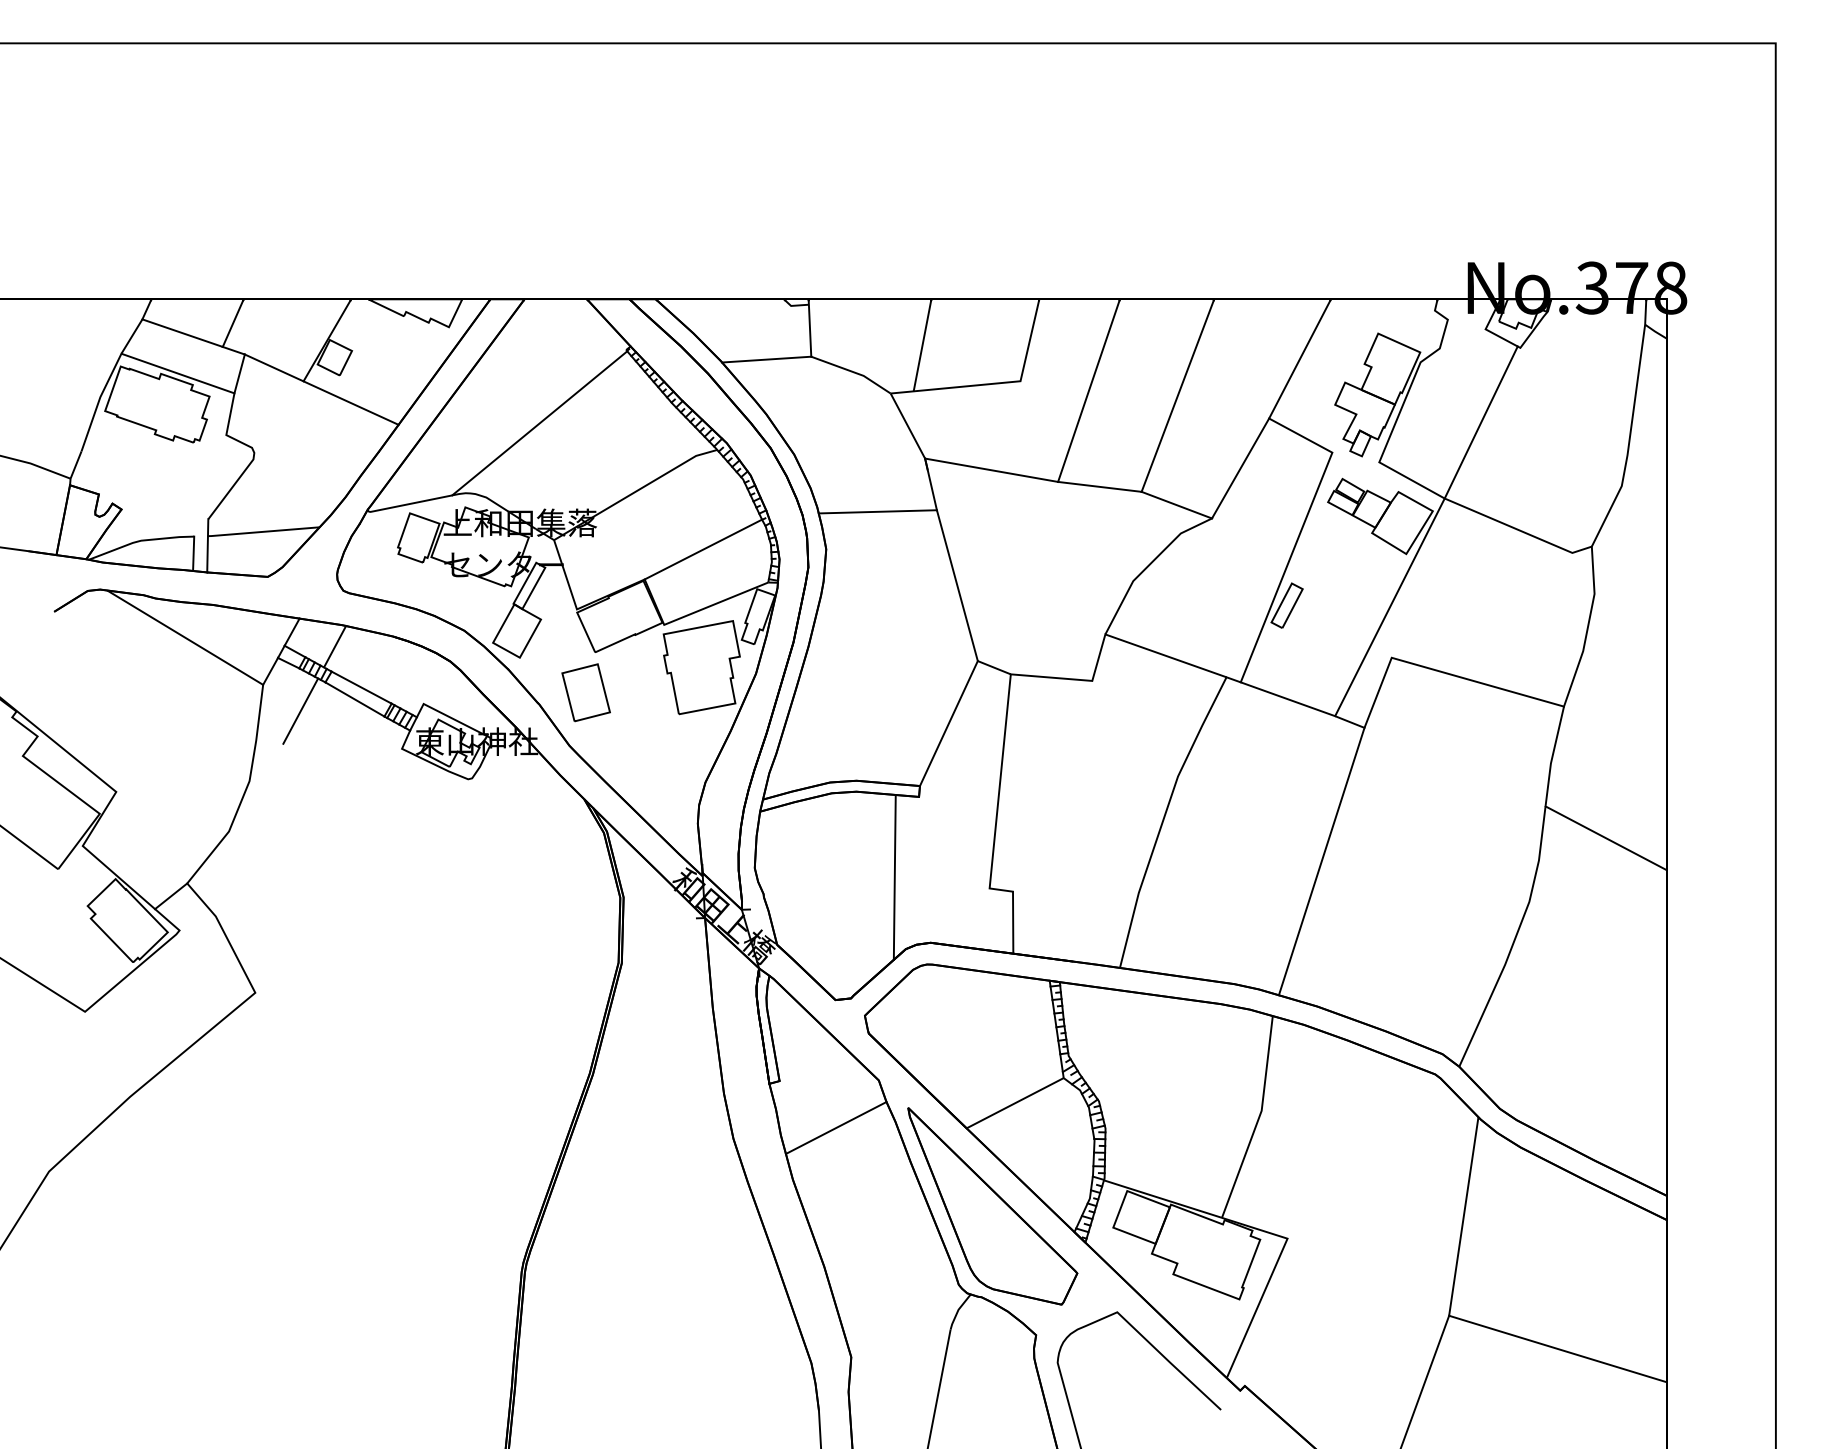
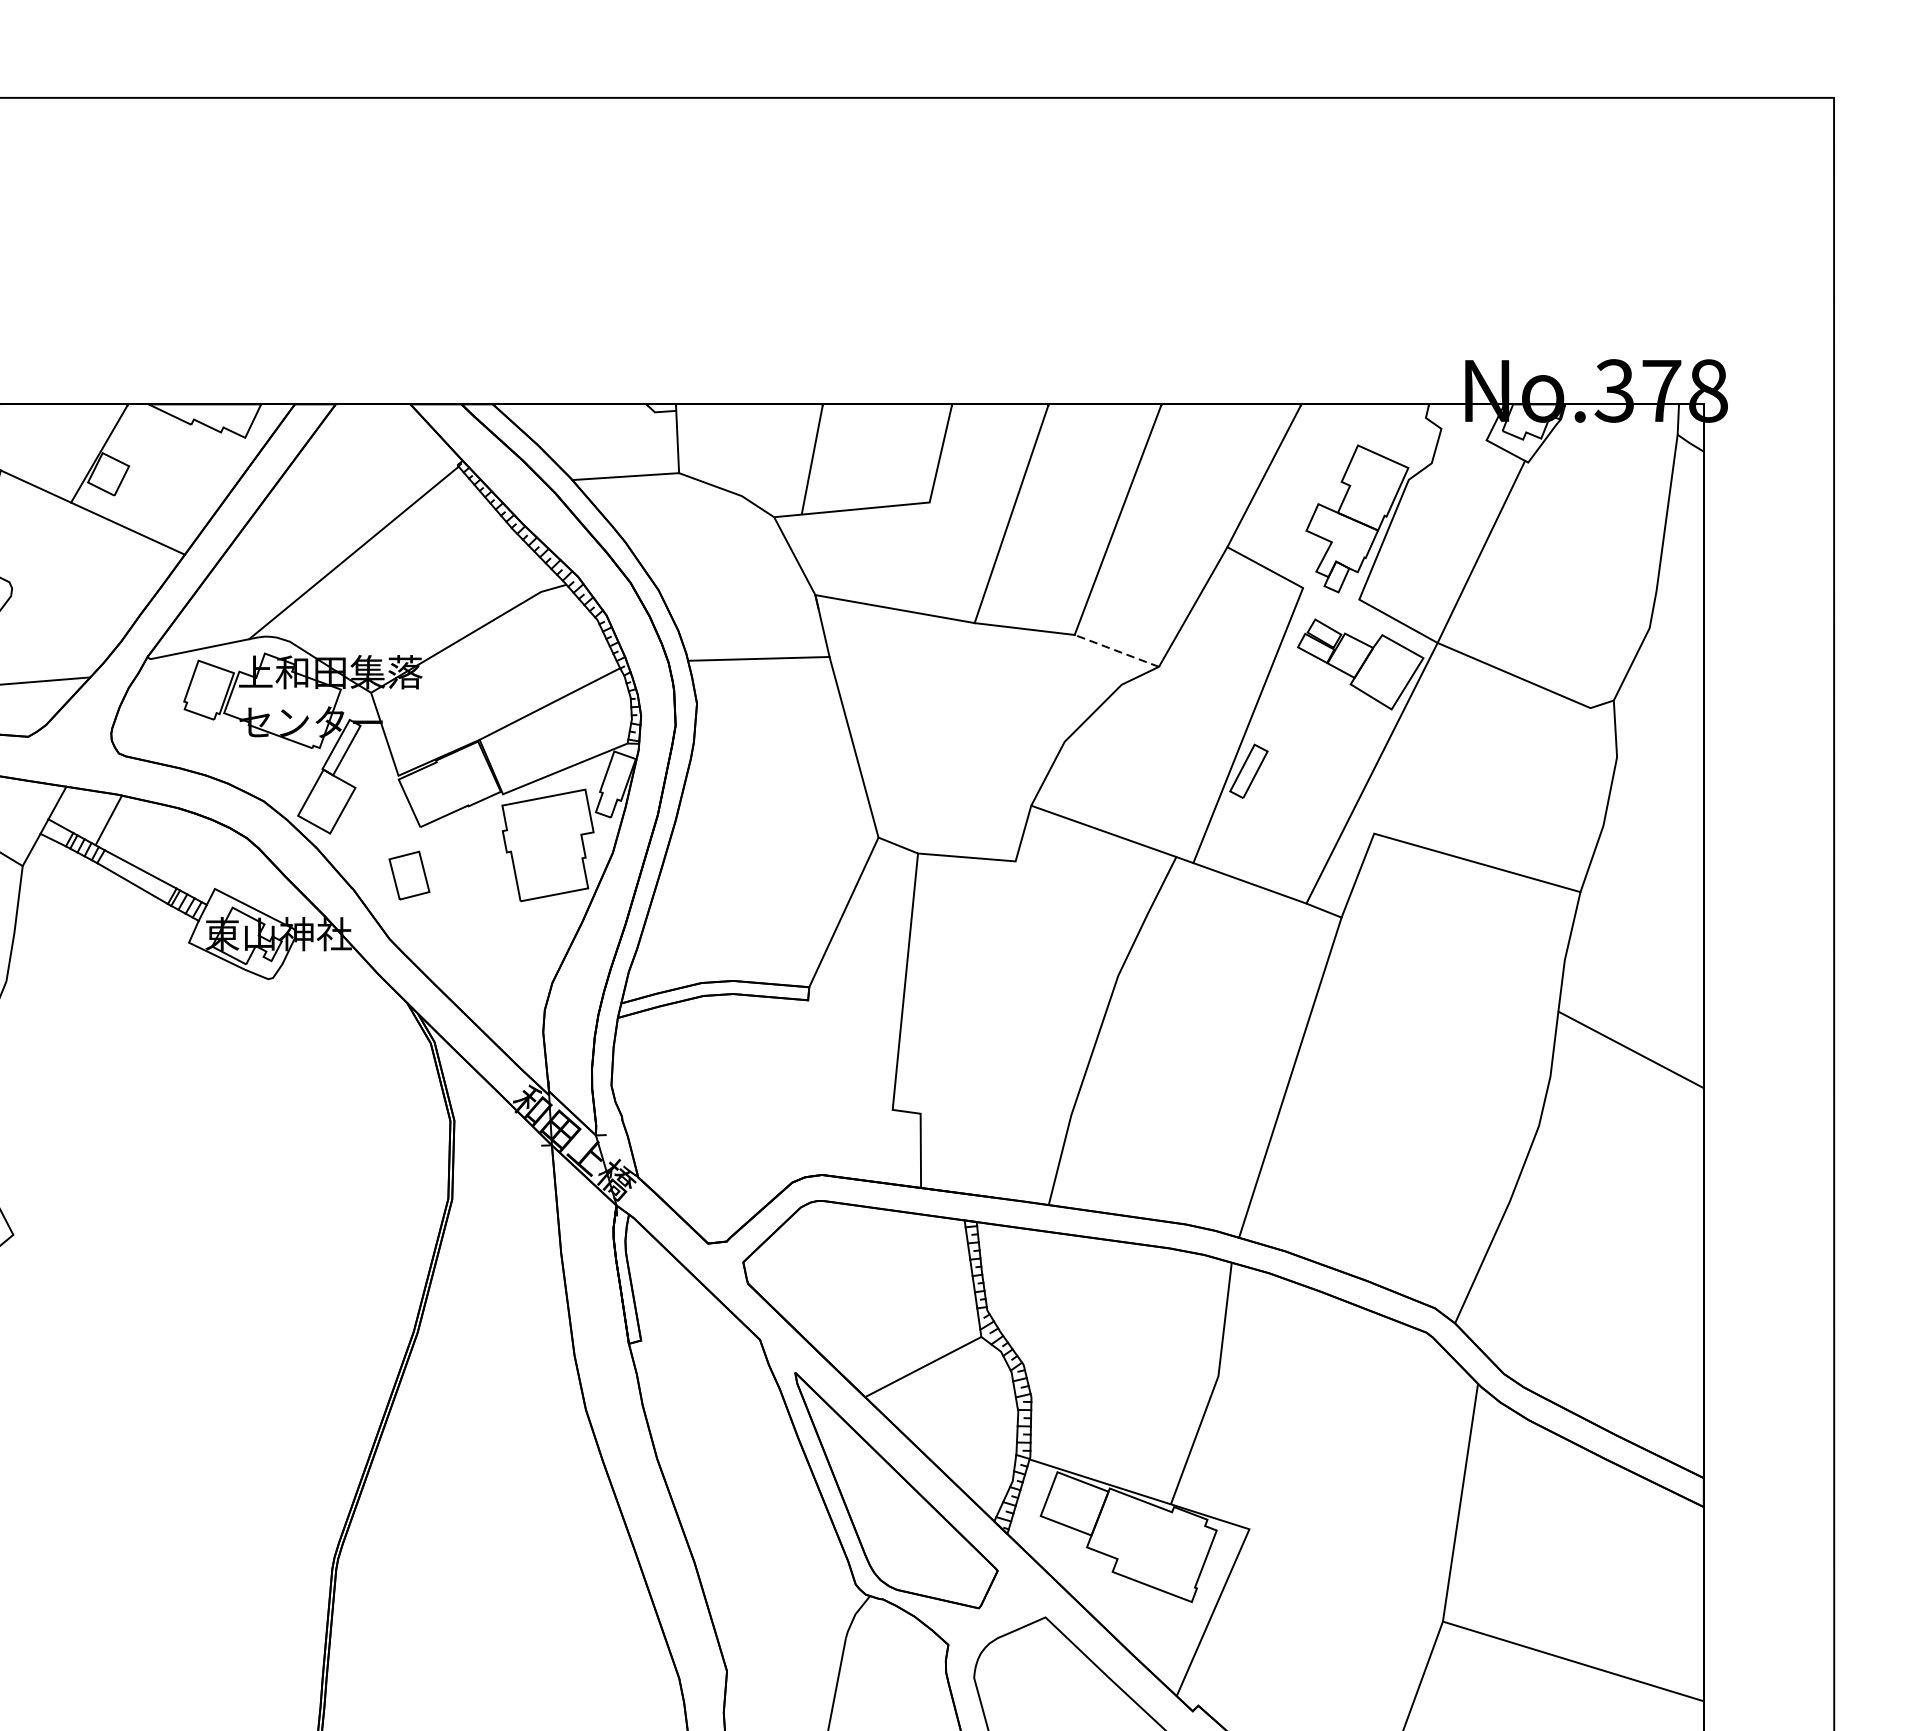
line: (1176, 505) -> (1116, 651), solid -> dashed
part: (585, 692) -> (408, 875), size x0.7
line: (300, 710) -> (67, 896), removed
line: (894, 876) -> (778, 1095), removed
line: (835, 1127) -> (708, 1396), removed

